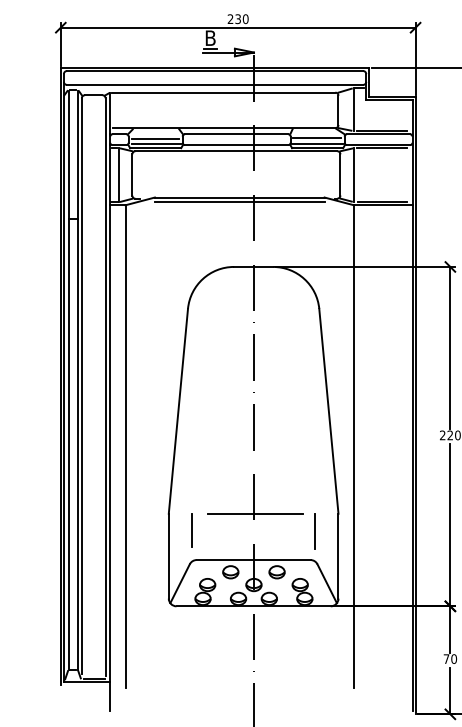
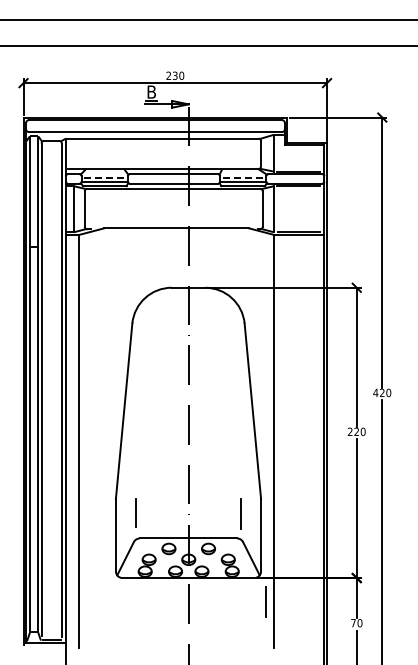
line: (156, 138) -> (105, 177), solid -> dashed
line: (316, 138) -> (242, 177), solid -> dashed
line: (239, 202) -> (176, 232), removed
line: (254, 513) -> (189, 498), removed
line: (343, 633) -> (265, 601), added

